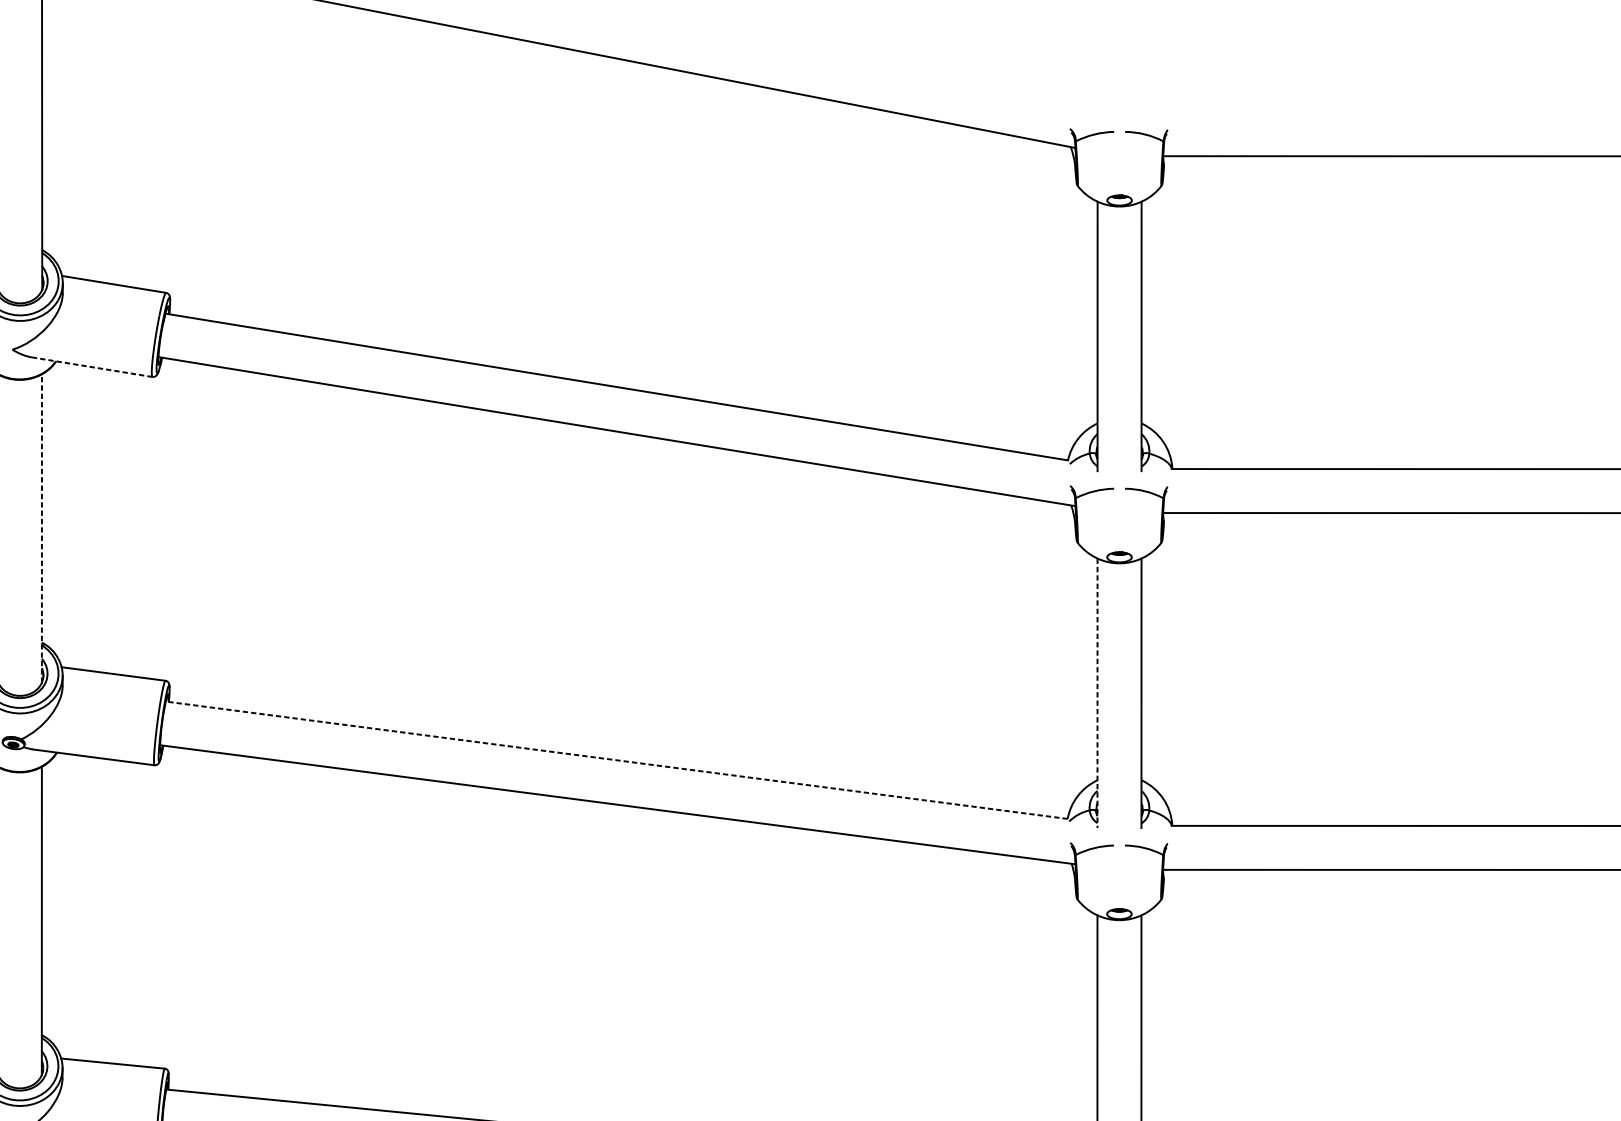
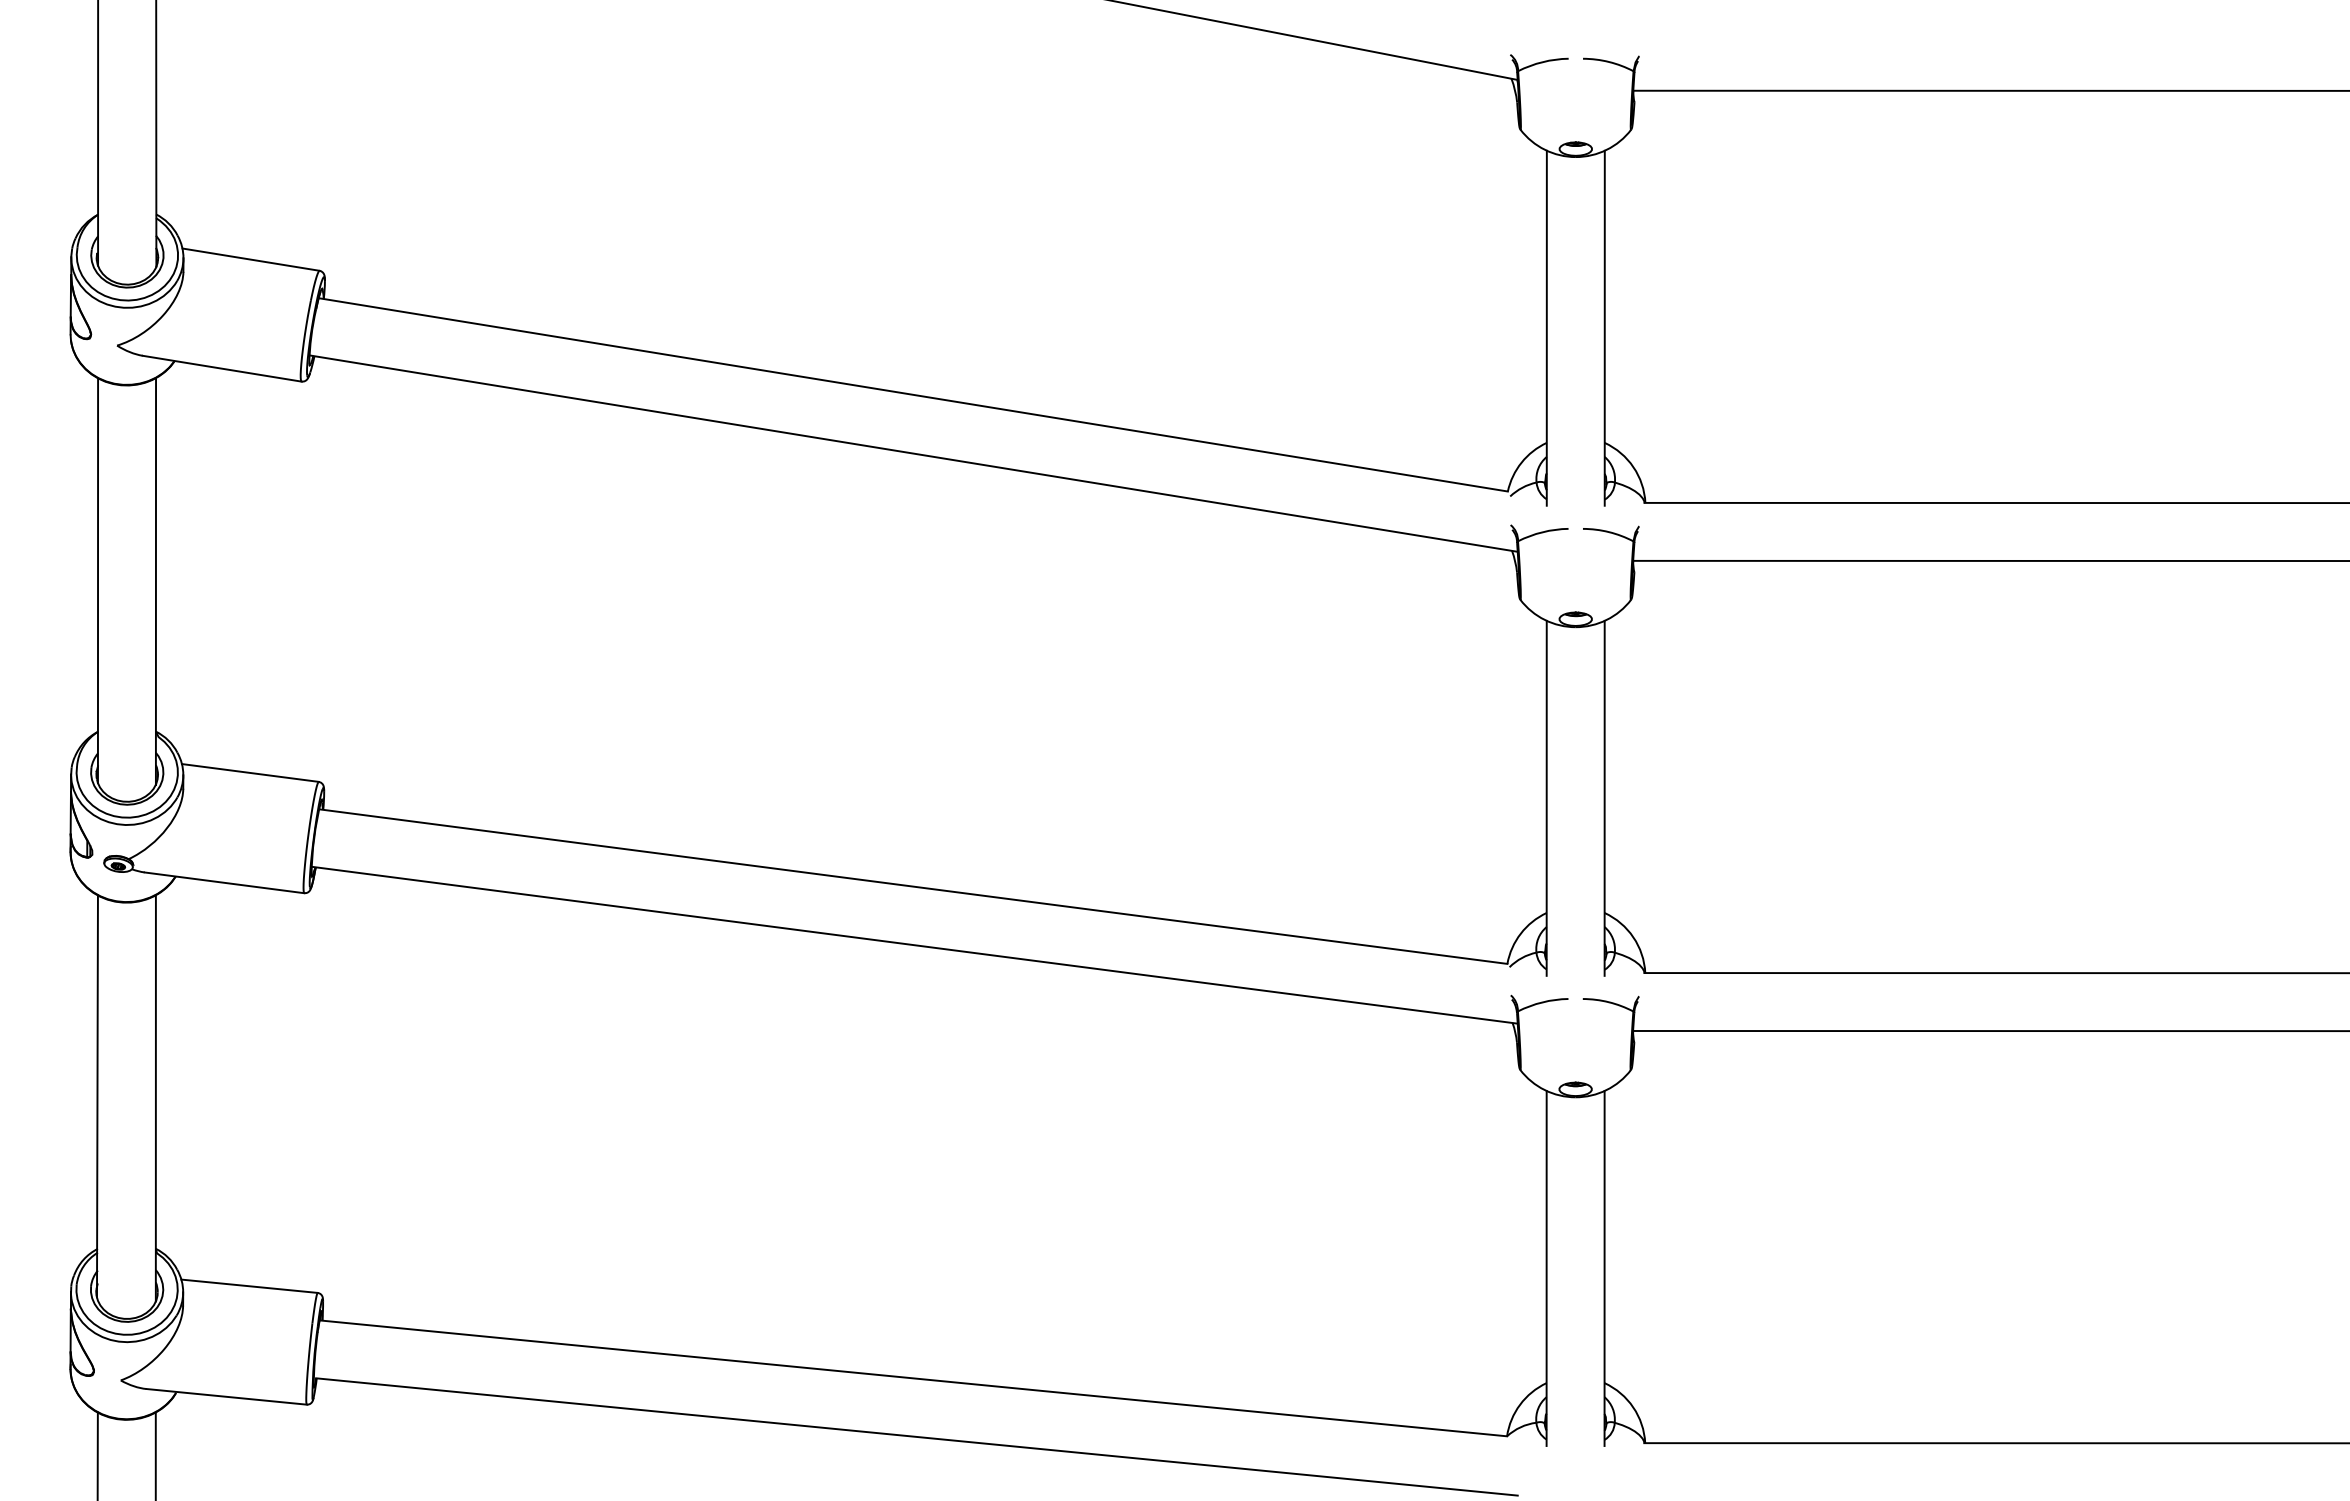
line: (92, 367) -> (222, 368), dashed -> solid
line: (41, 527) -> (155, 580), dashed -> solid
line: (1097, 693) -> (1546, 798), dashed -> solid
line: (616, 760) -> (912, 886), dashed -> solid

